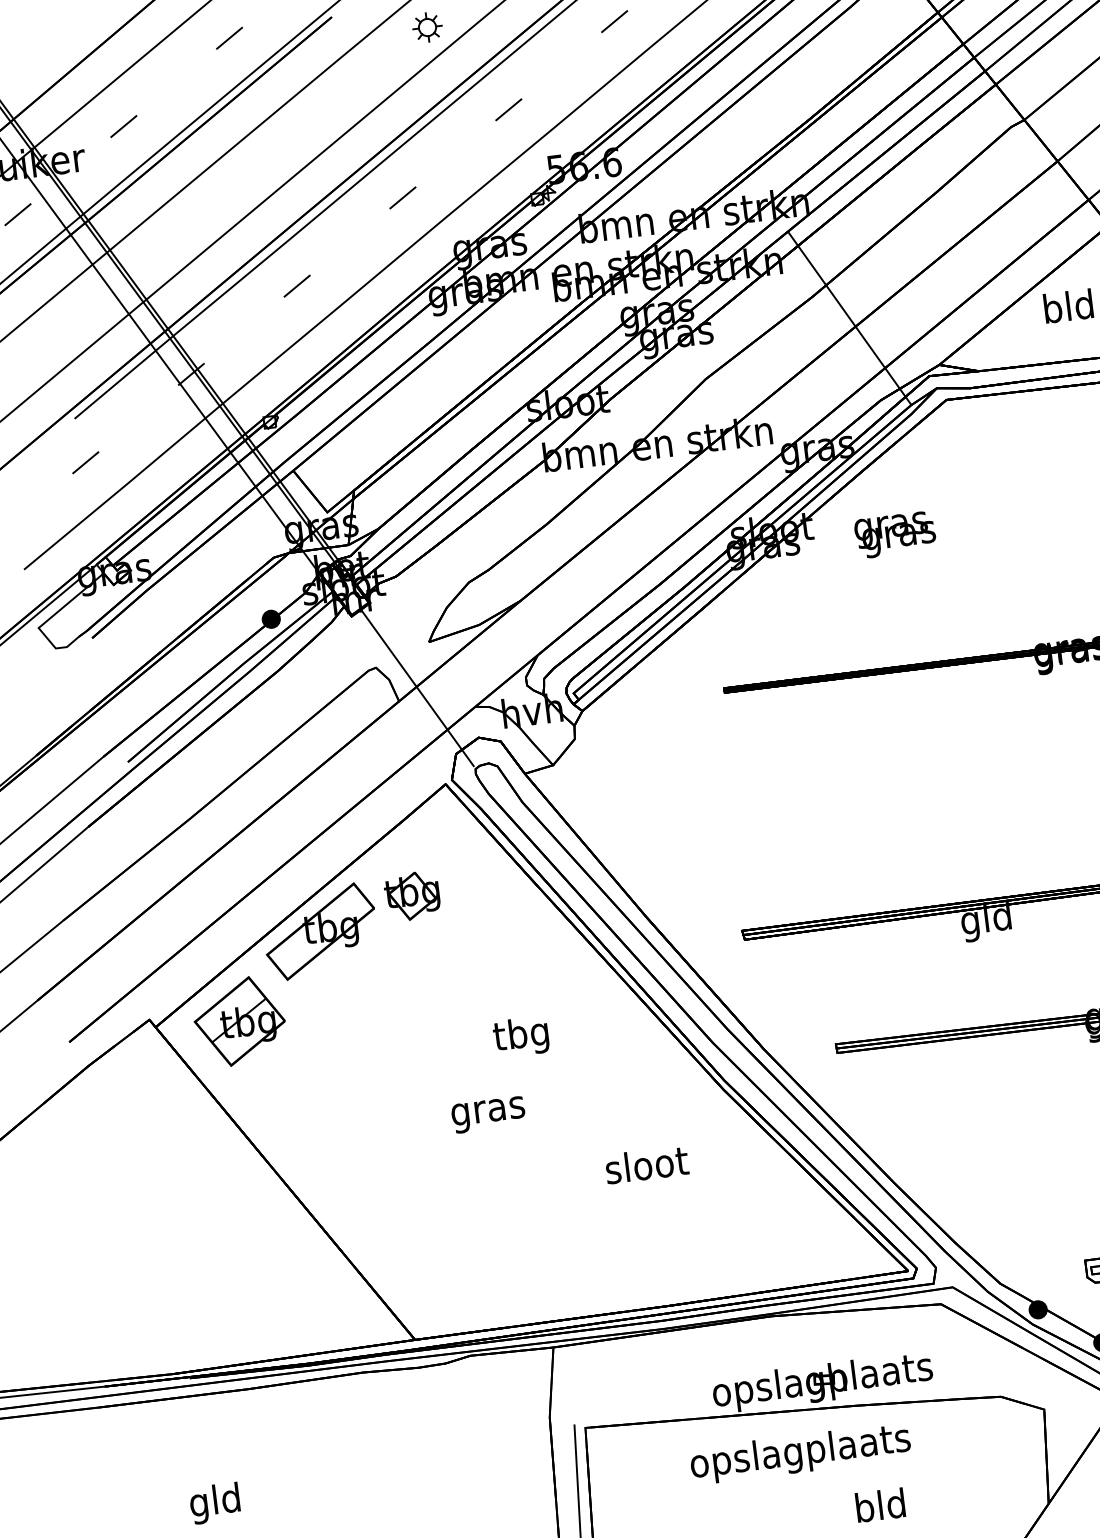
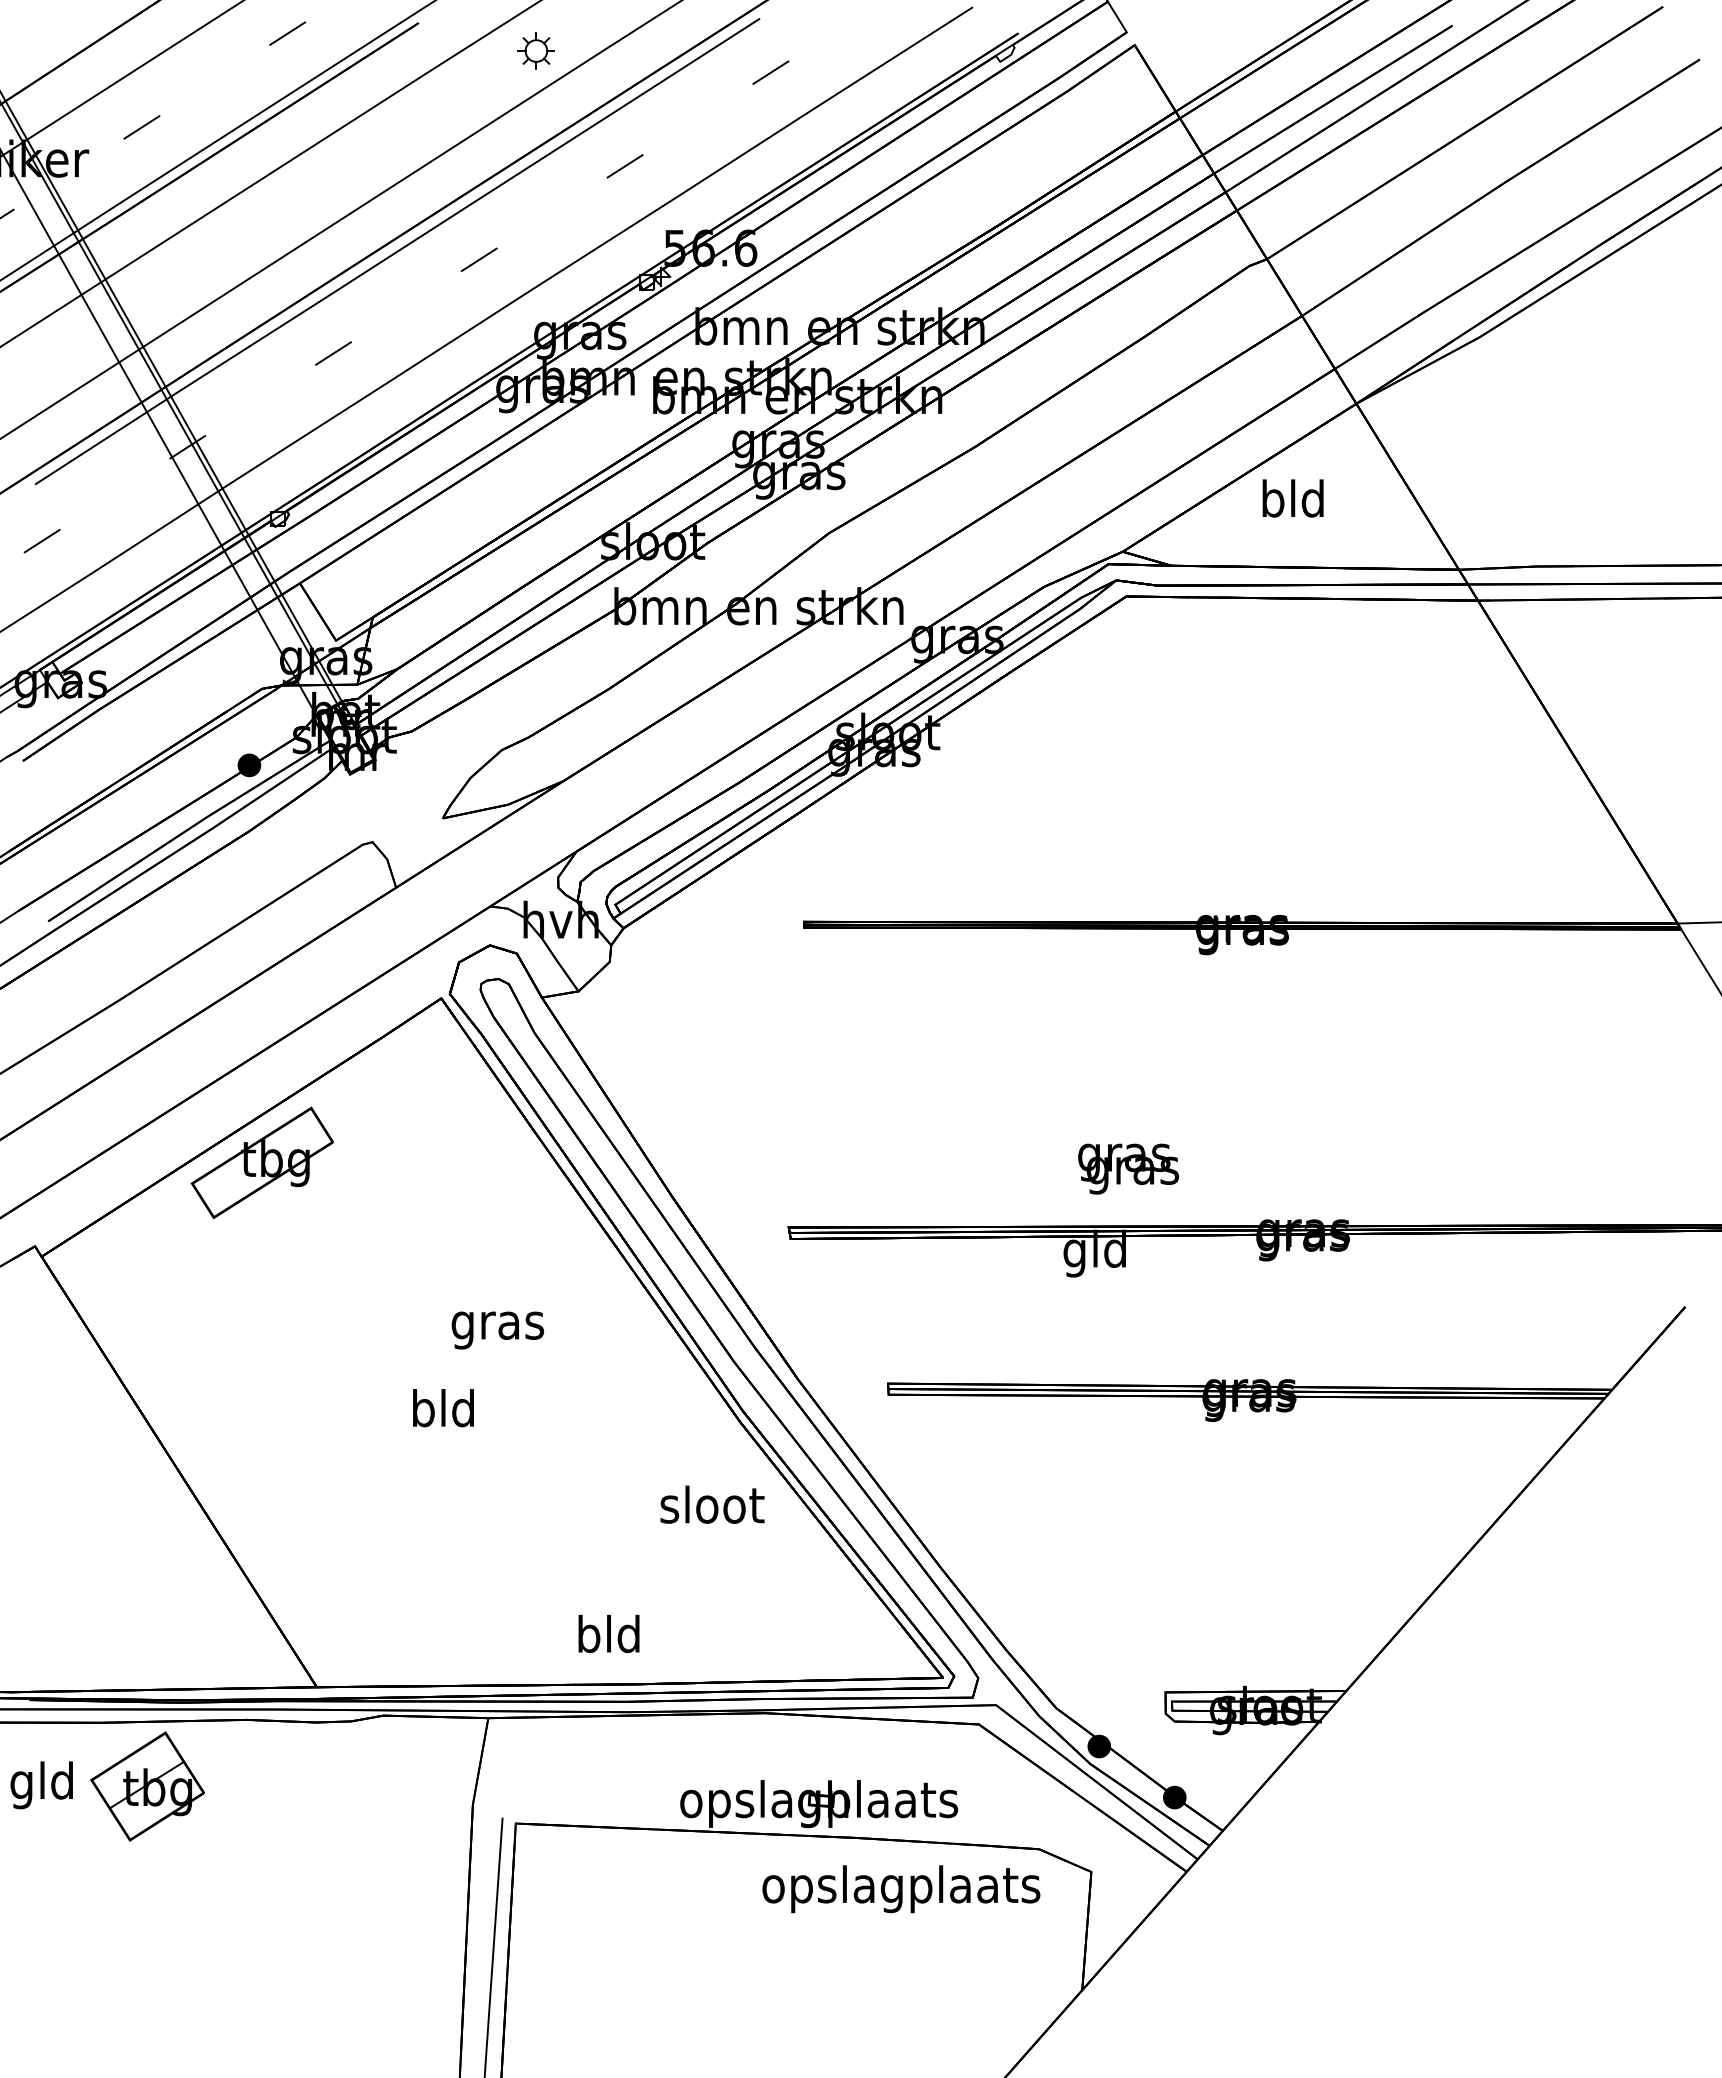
line: (849, 318) -> (1018, 479), removed
text: (895, 534) -> (1128, 1168), moved
line: (417, 687) -> (421, 873), removed
part: (412, 896) -> (382, 1133), removed
part: (239, 1021) -> (147, 1786), moved
text: (522, 1036) -> (497, 1325), tbg -> gras
text: (488, 1110) -> (443, 1412), gras -> bld
text: (646, 1164) -> (712, 1504), moved
text: (800, 1453) -> (901, 1889), moved
text: (214, 1503) -> (41, 1785), moved
text: (880, 1504) -> (608, 1633), moved

